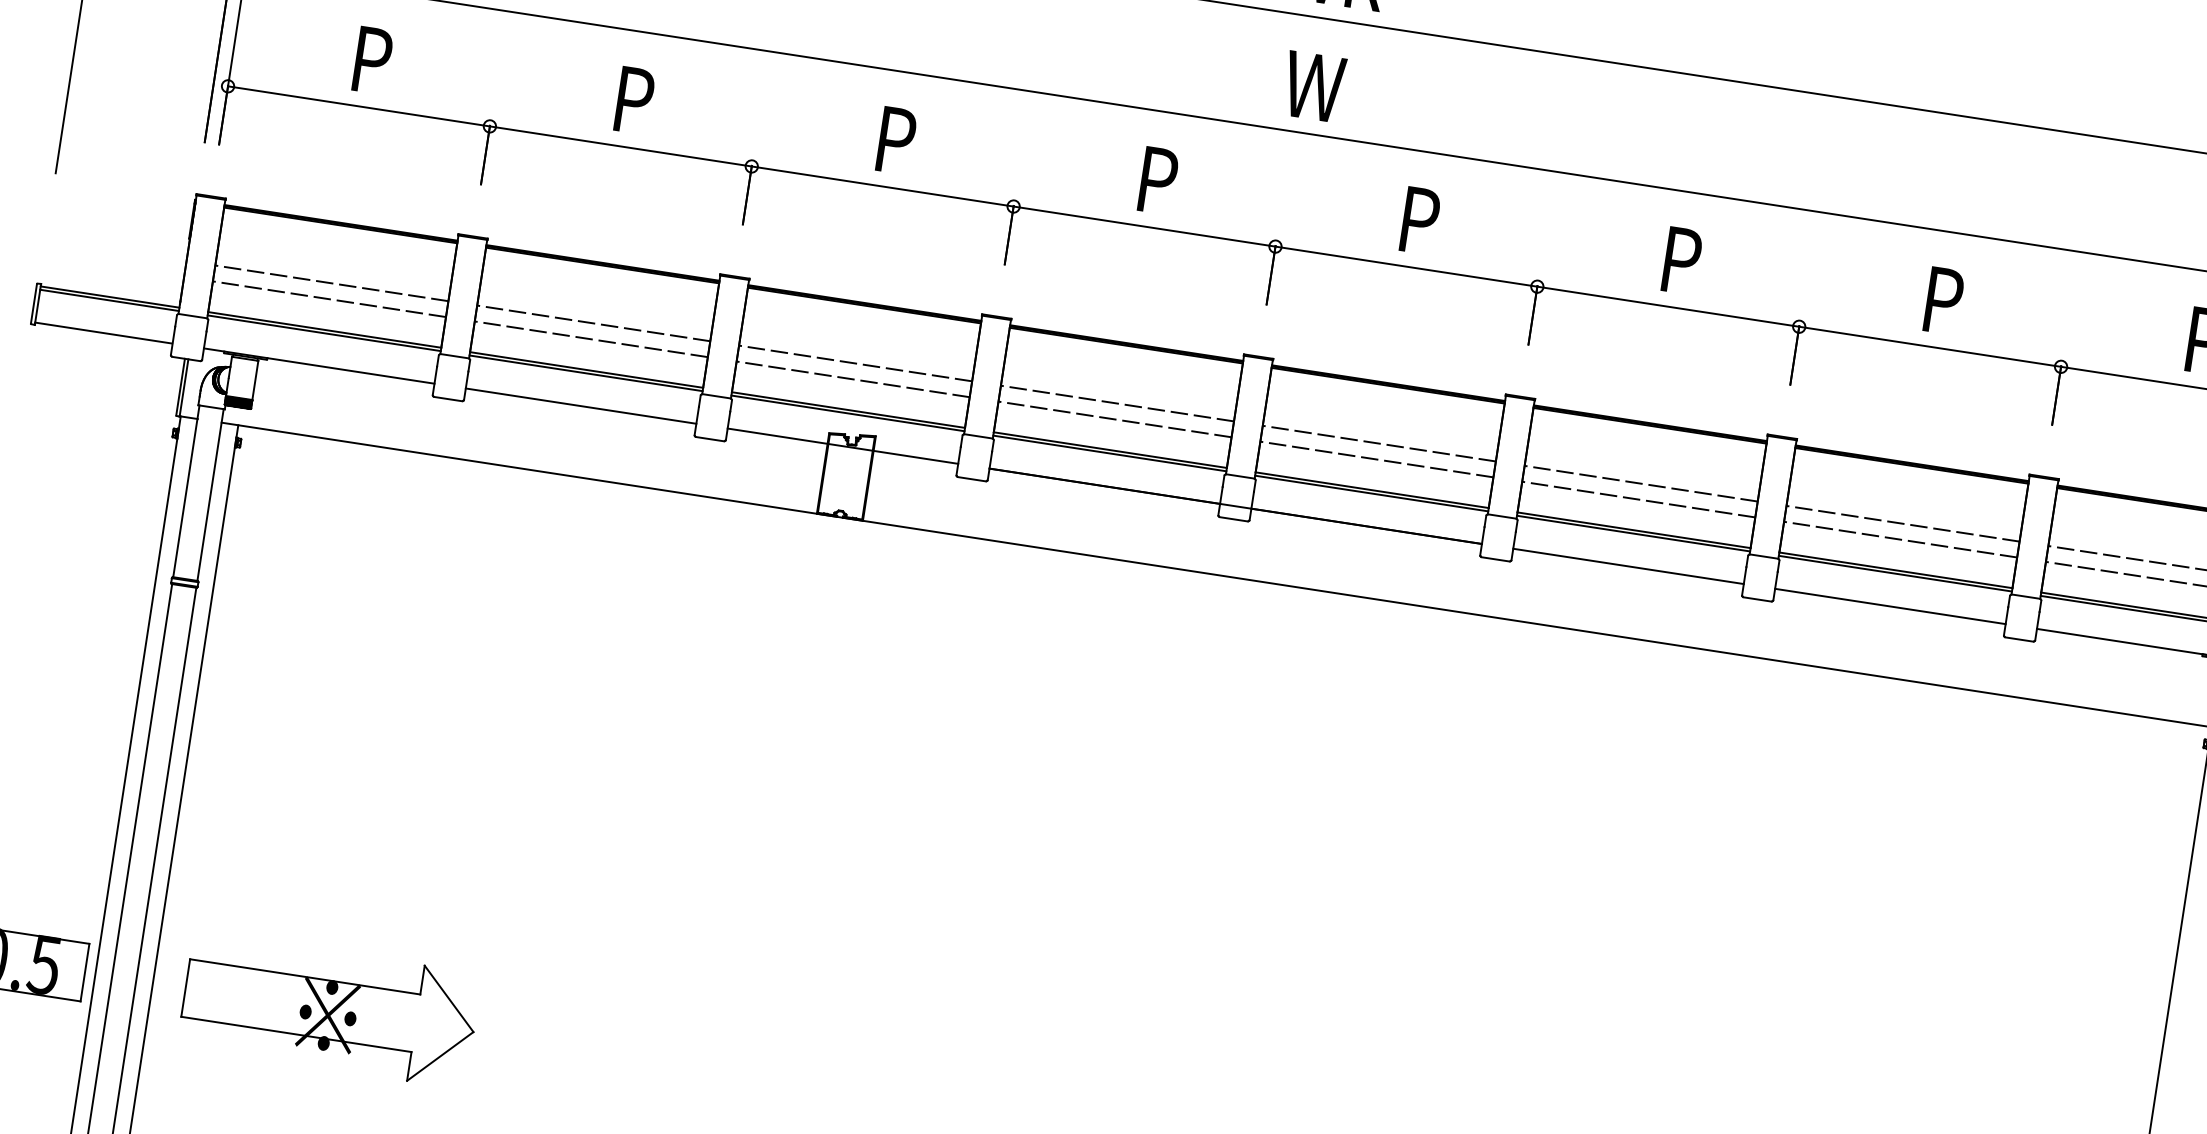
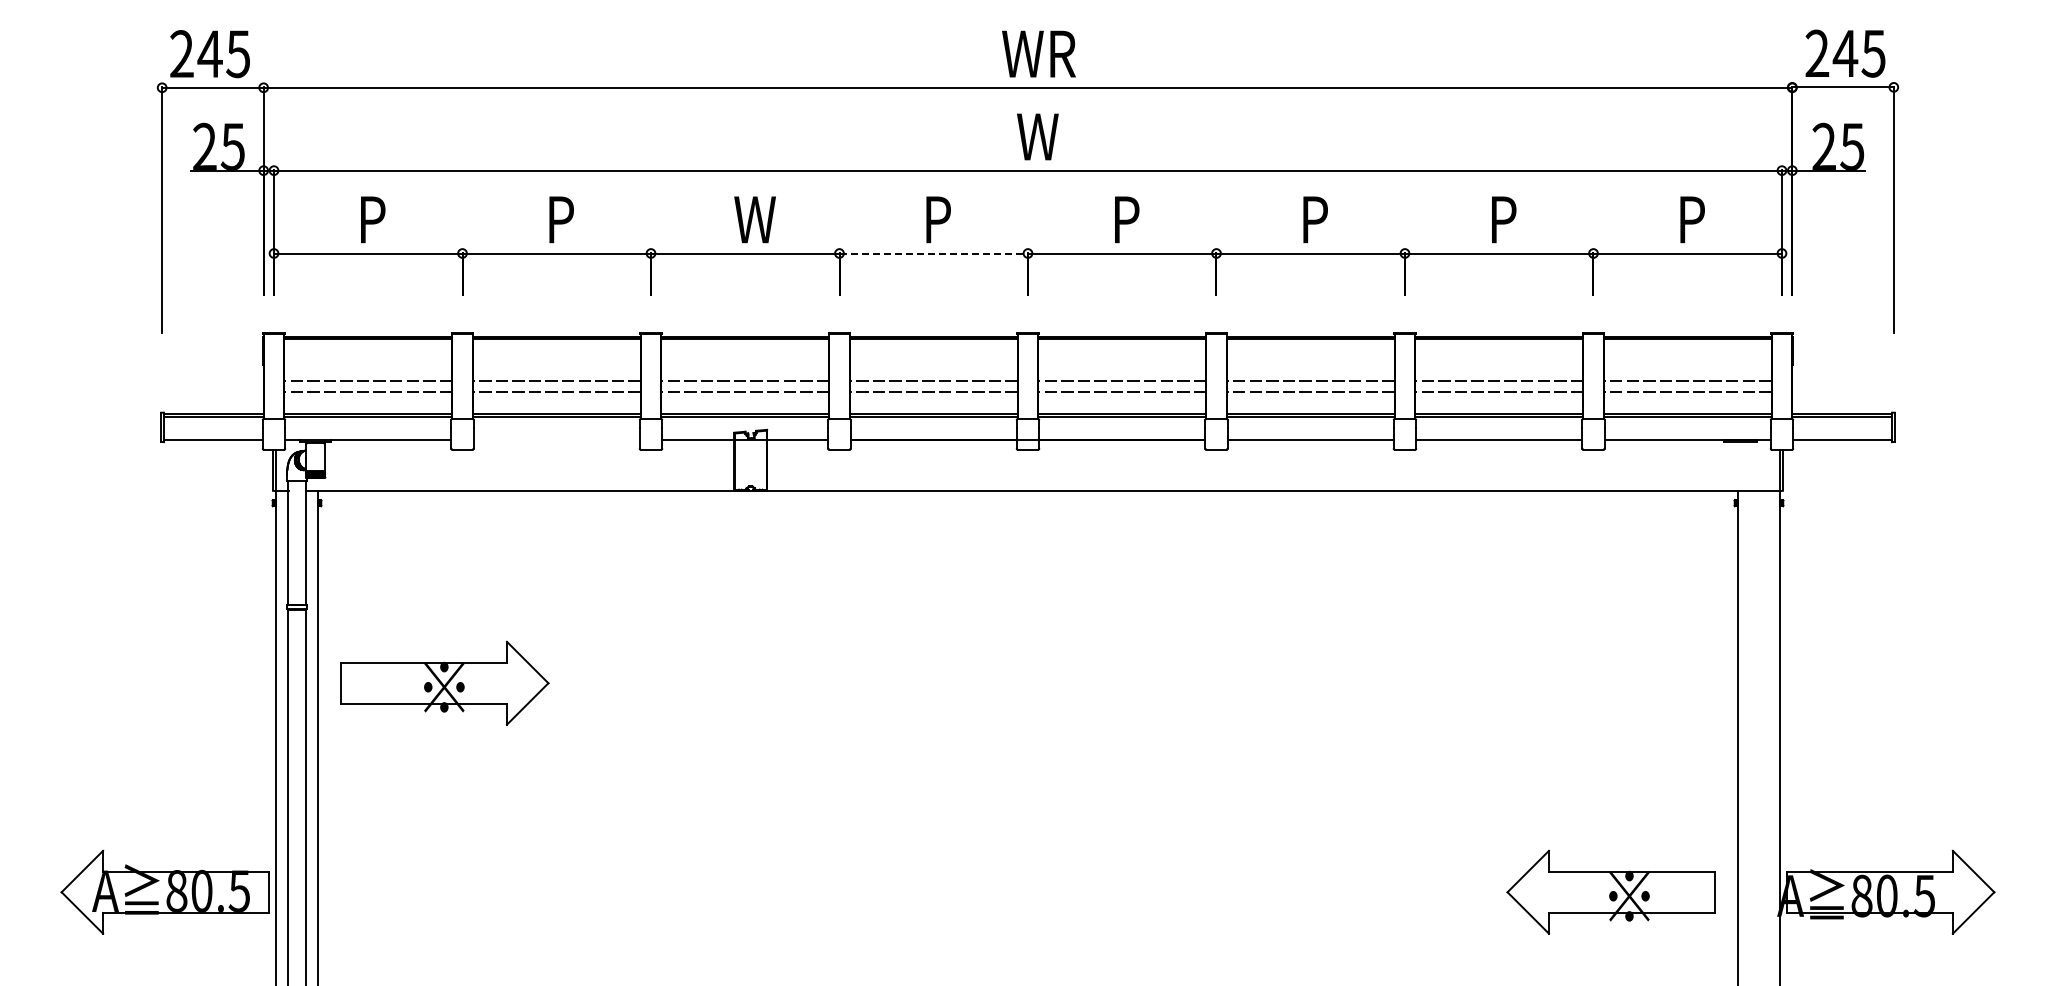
text: (902, 141) -> (754, 219), P -> W
line: (1145, 226) -> (934, 253), solid -> dashed
line: (580, 406) -> (556, 440), removed
part: (329, 1008) -> (444, 682), moved

